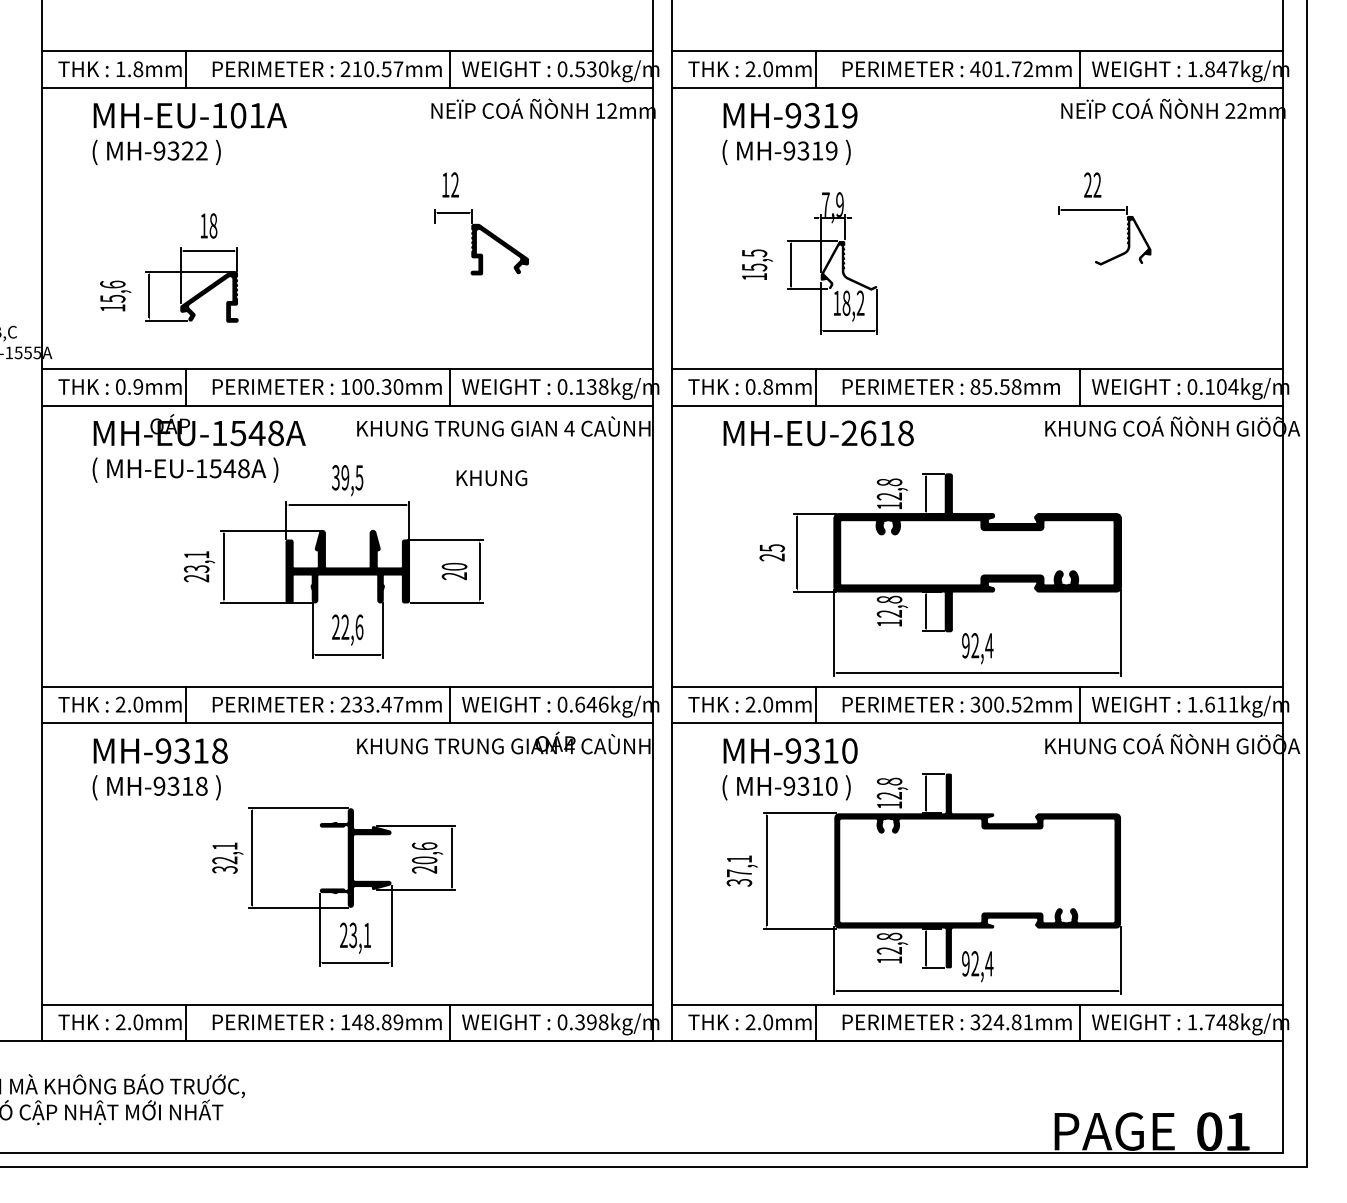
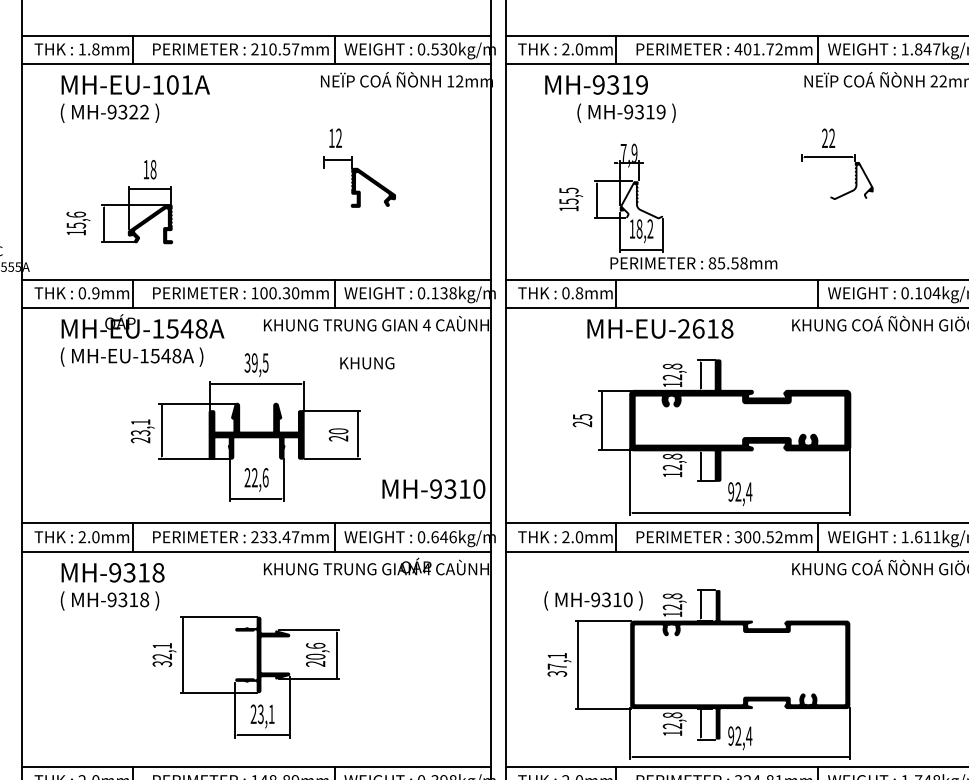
text: (786, 152) -> (626, 113), moved
text: (950, 386) -> (693, 262), moved
text: (818, 433) -> (660, 329), moved
text: (790, 750) -> (433, 488), moved

